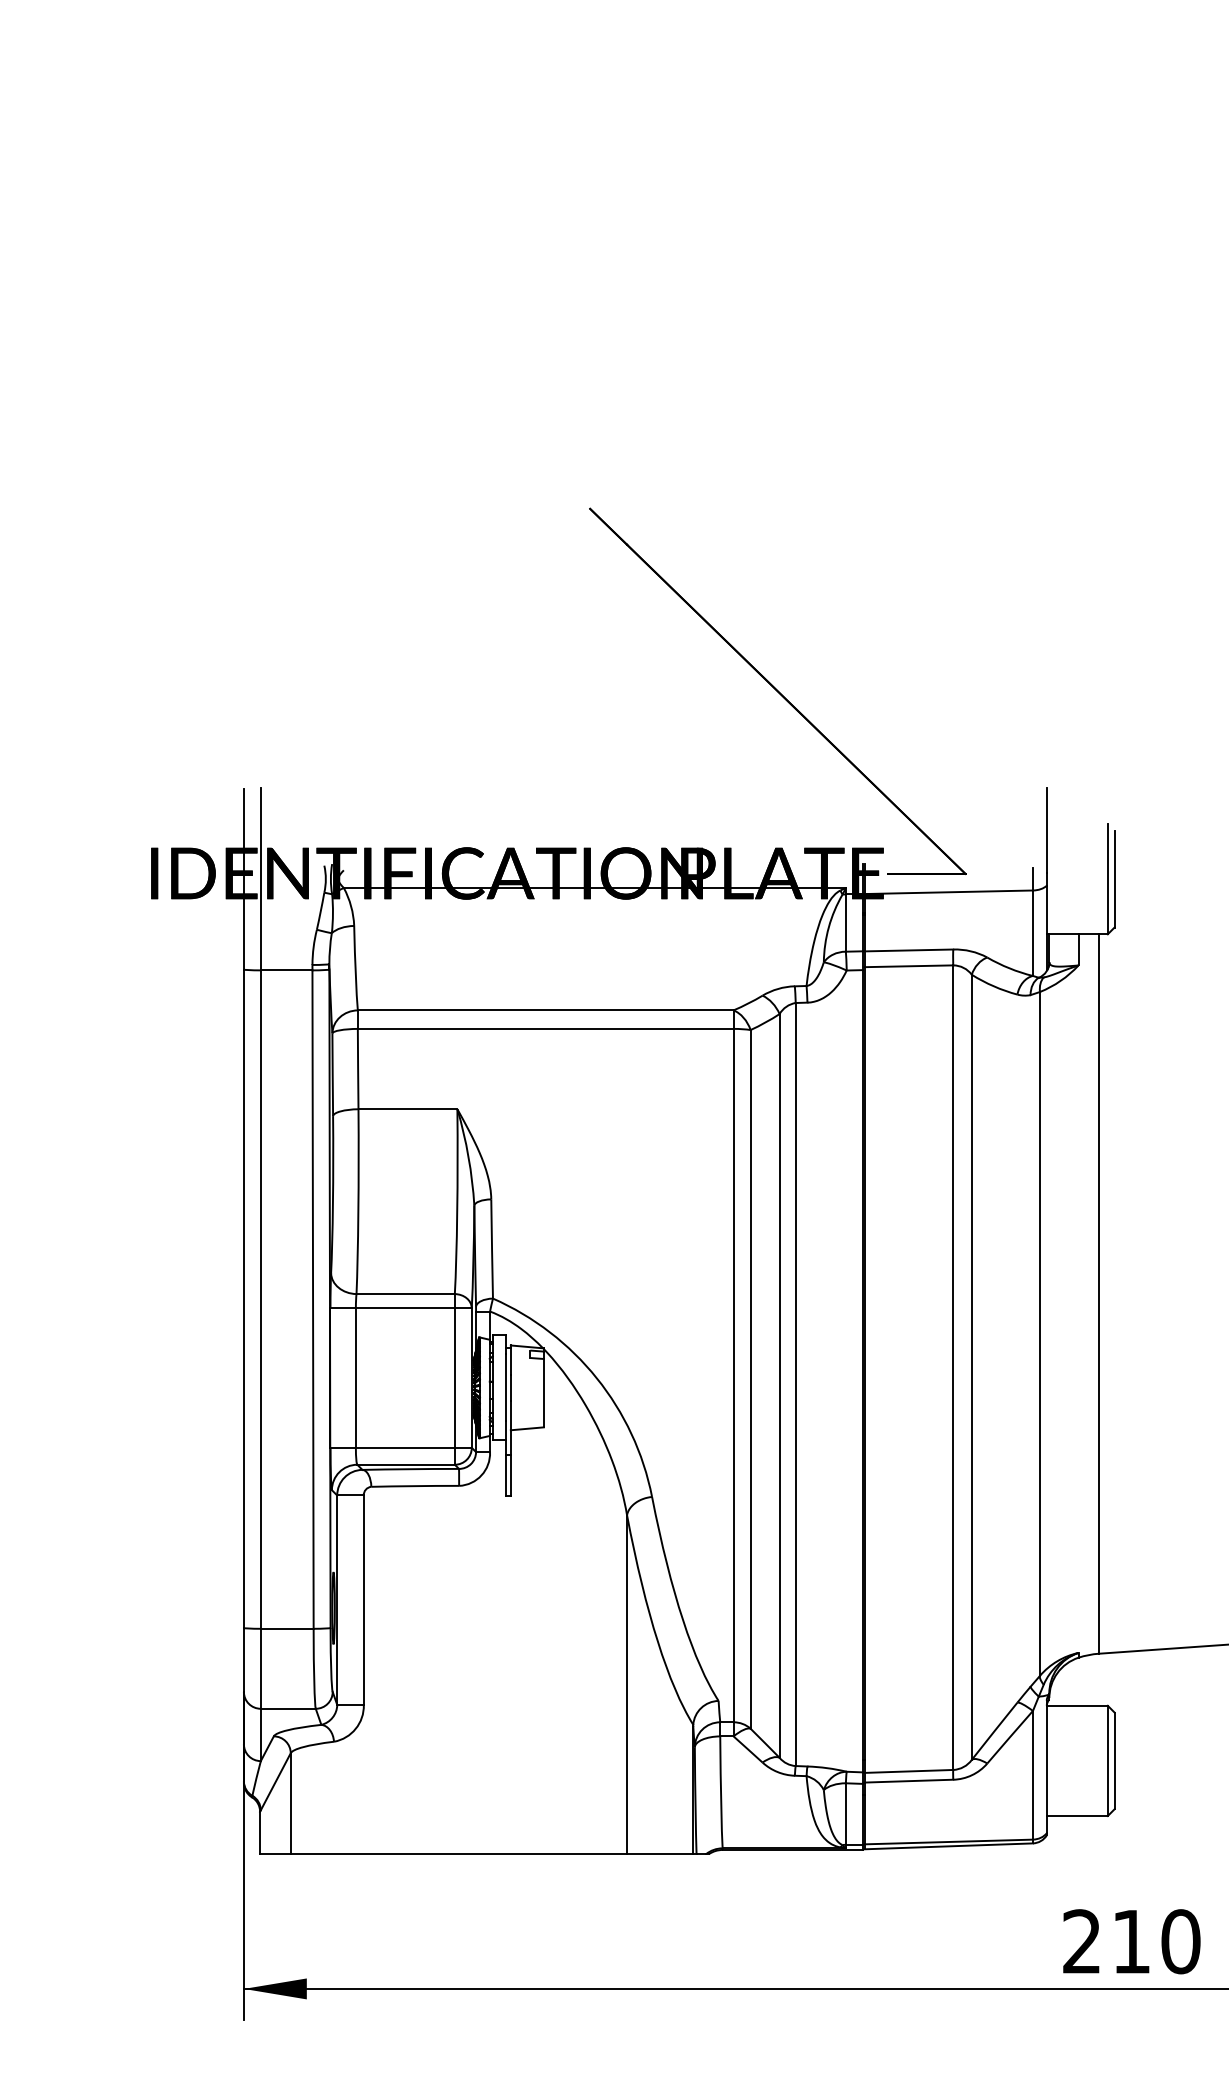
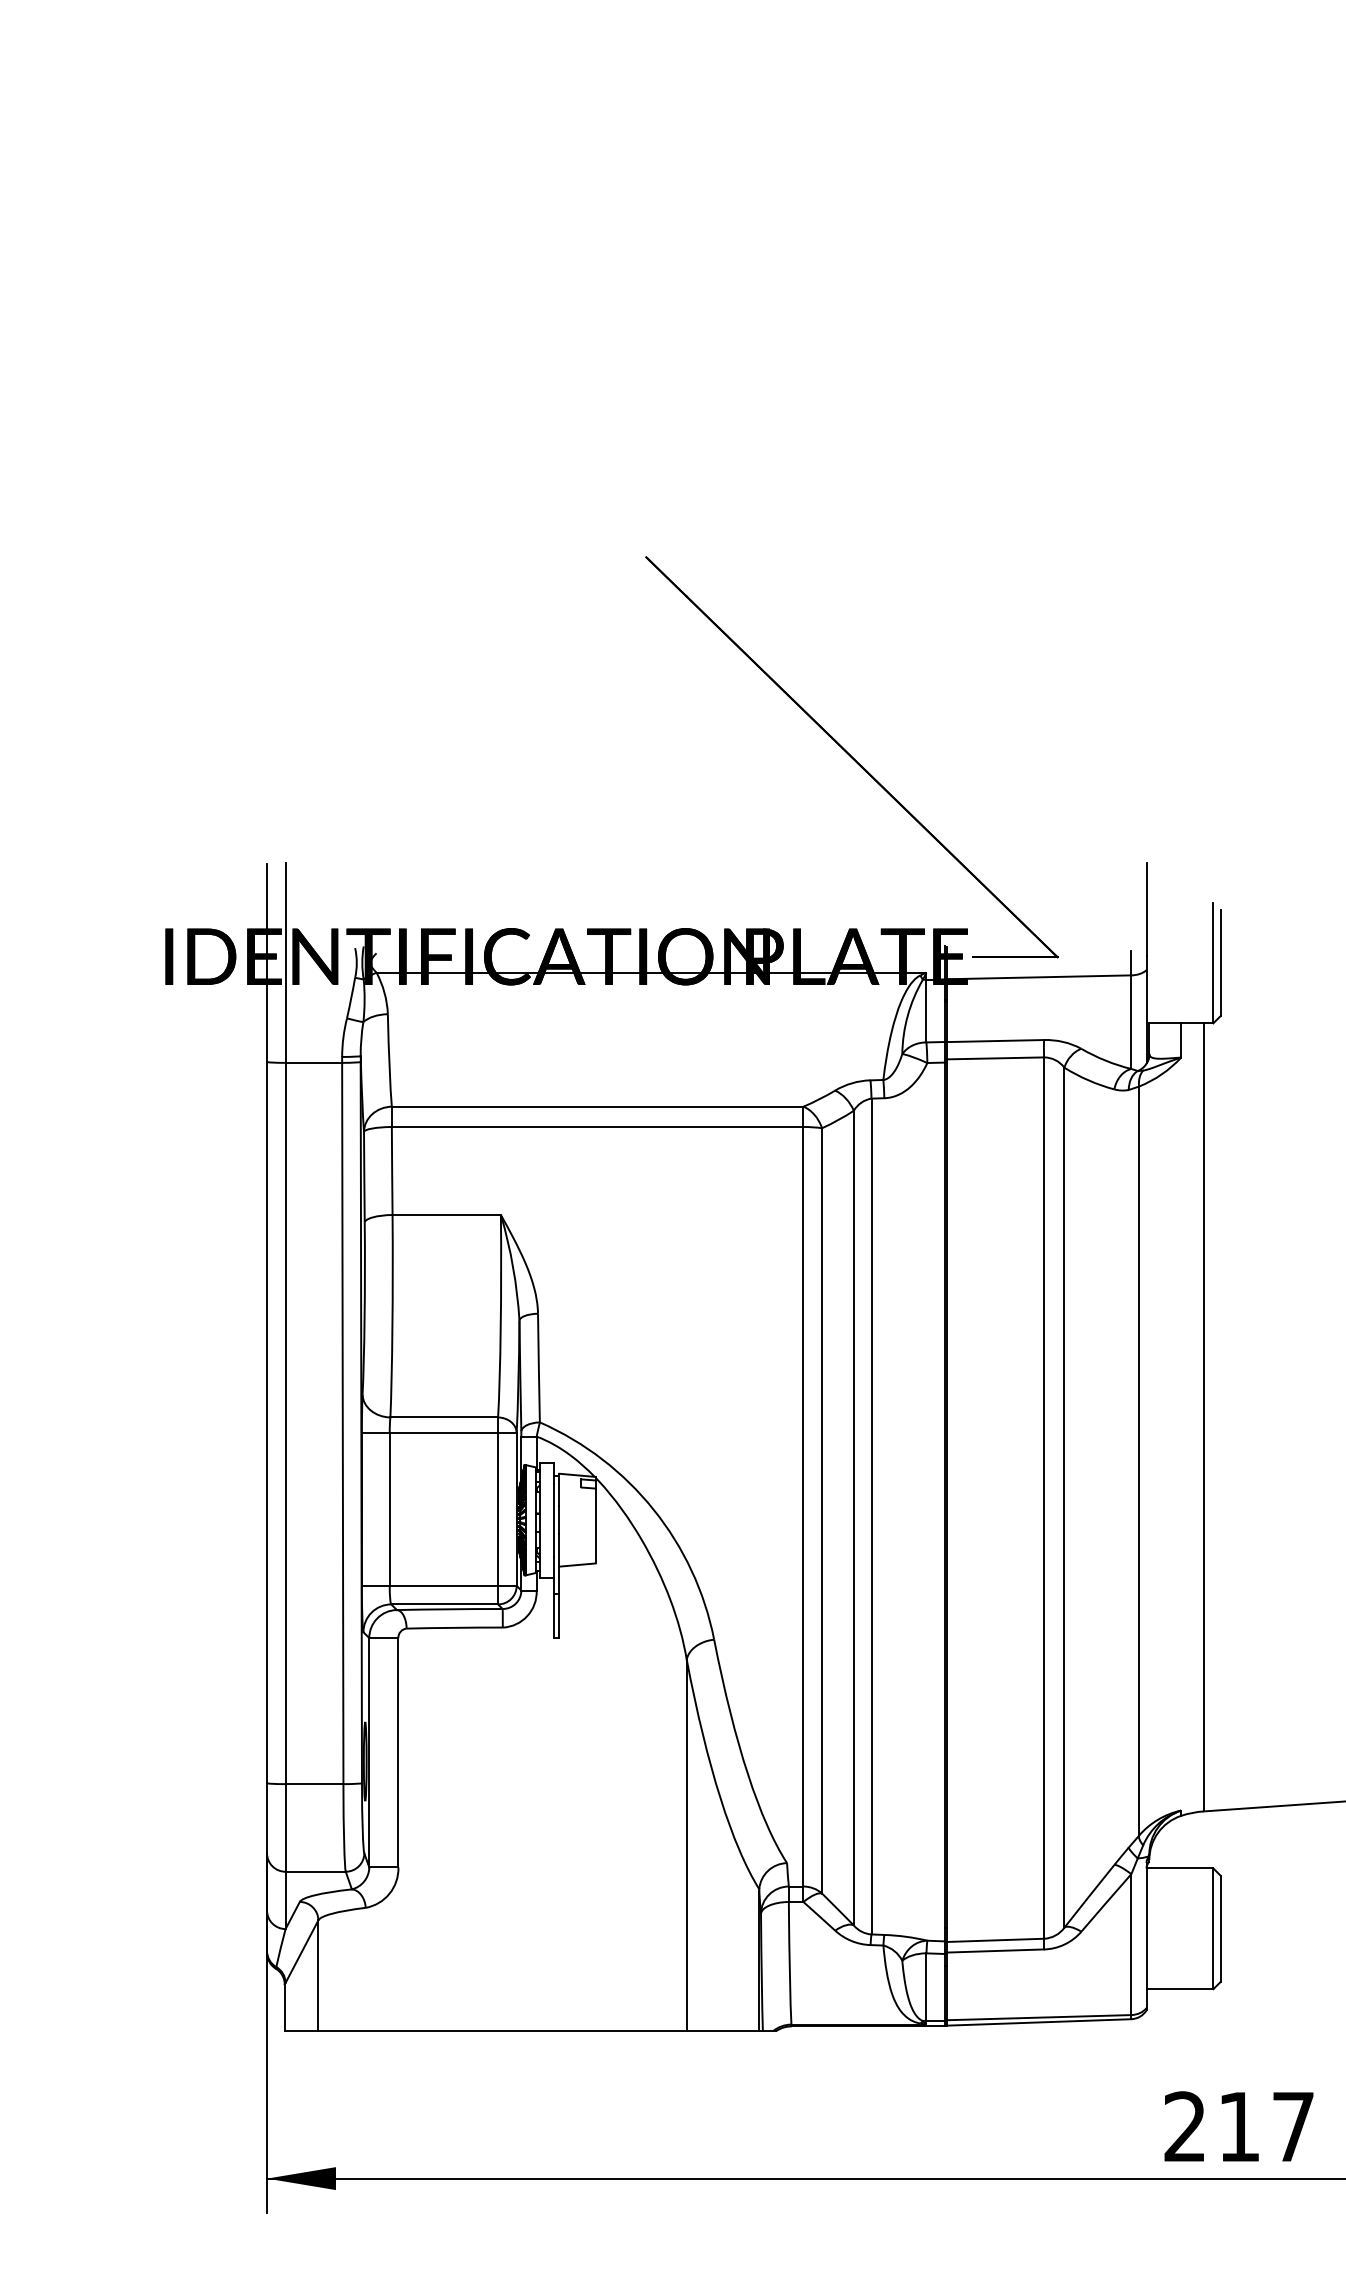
text: (1180, 1941) -> (1293, 2126), 210 -> 217

